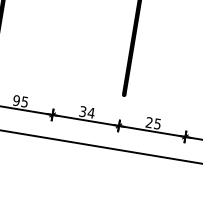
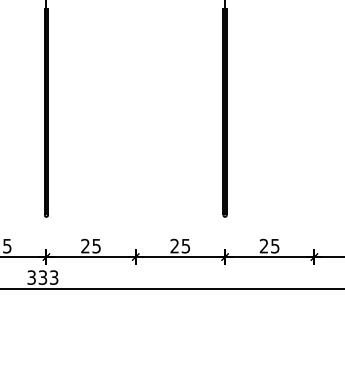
text: (16, 100) -> (85, 246), 95 -> 25
text: (87, 112) -> (180, 246), 34 -> 25

